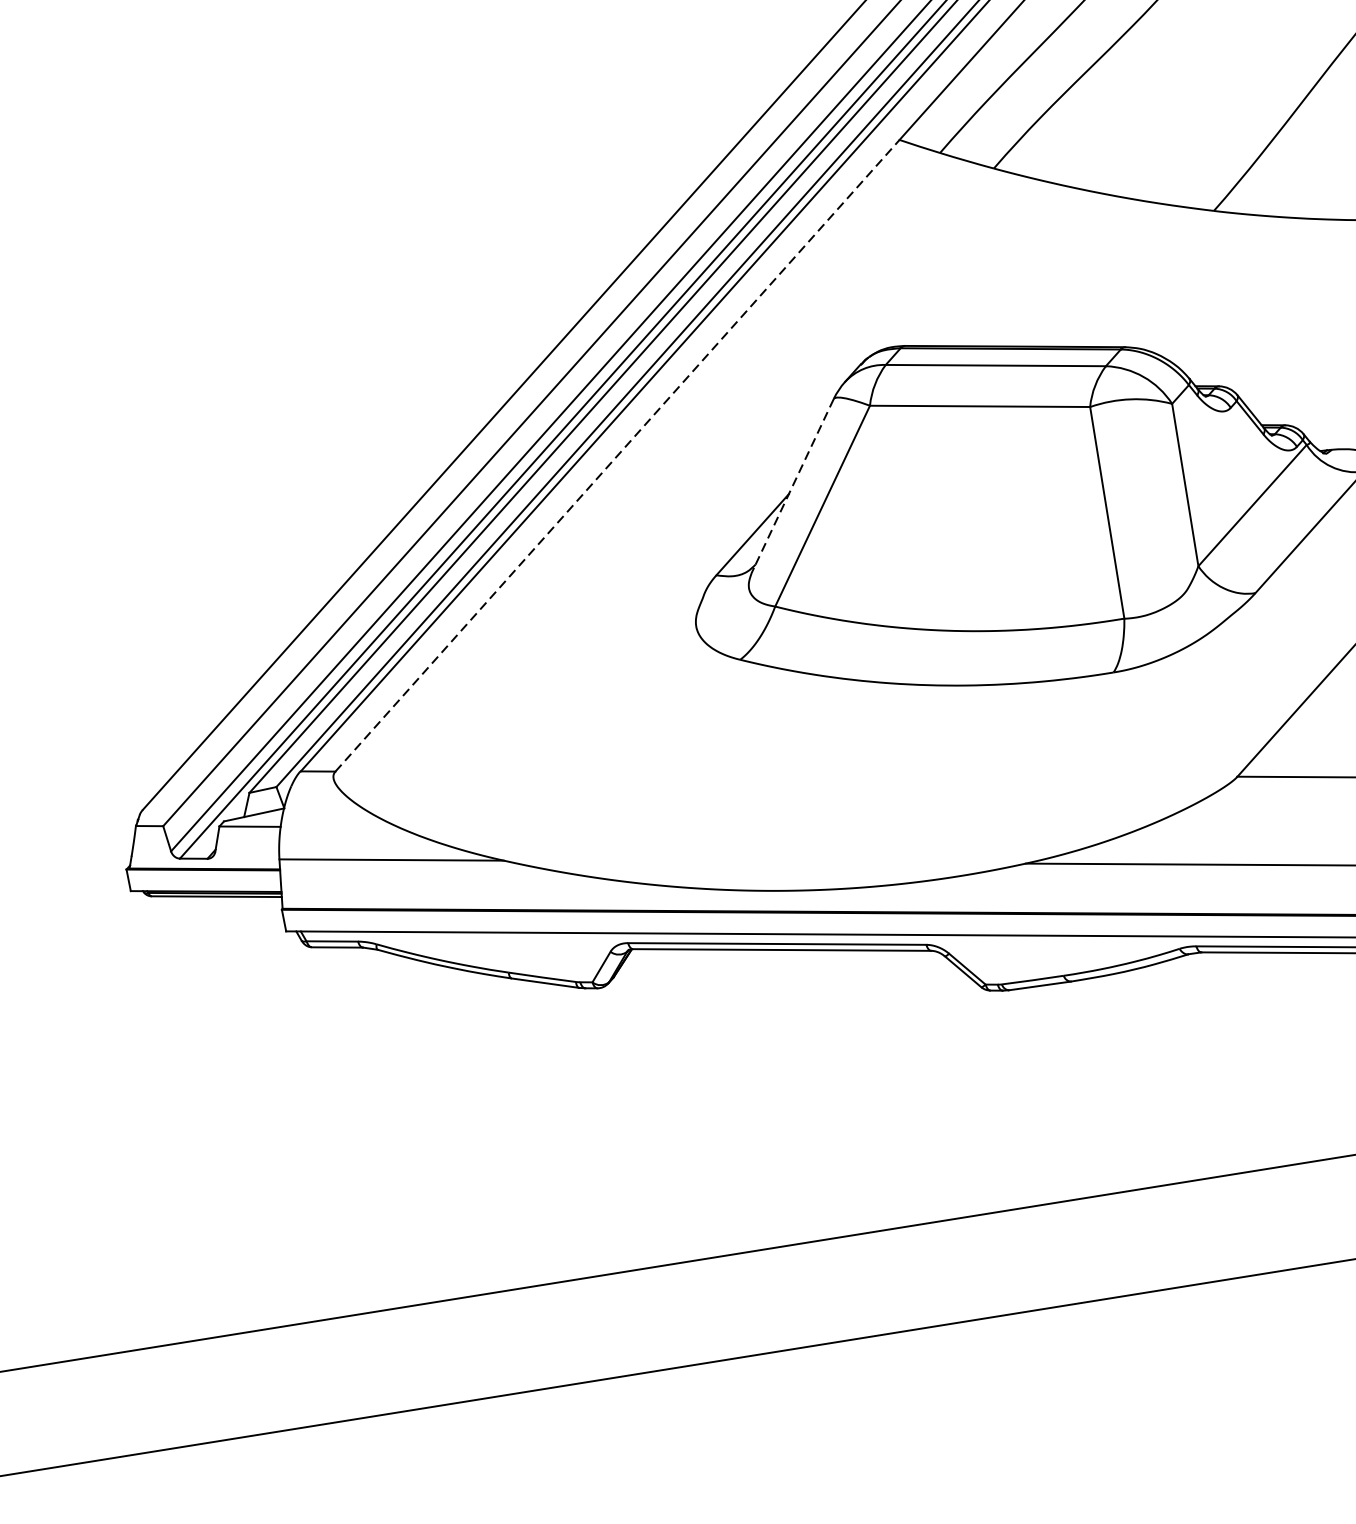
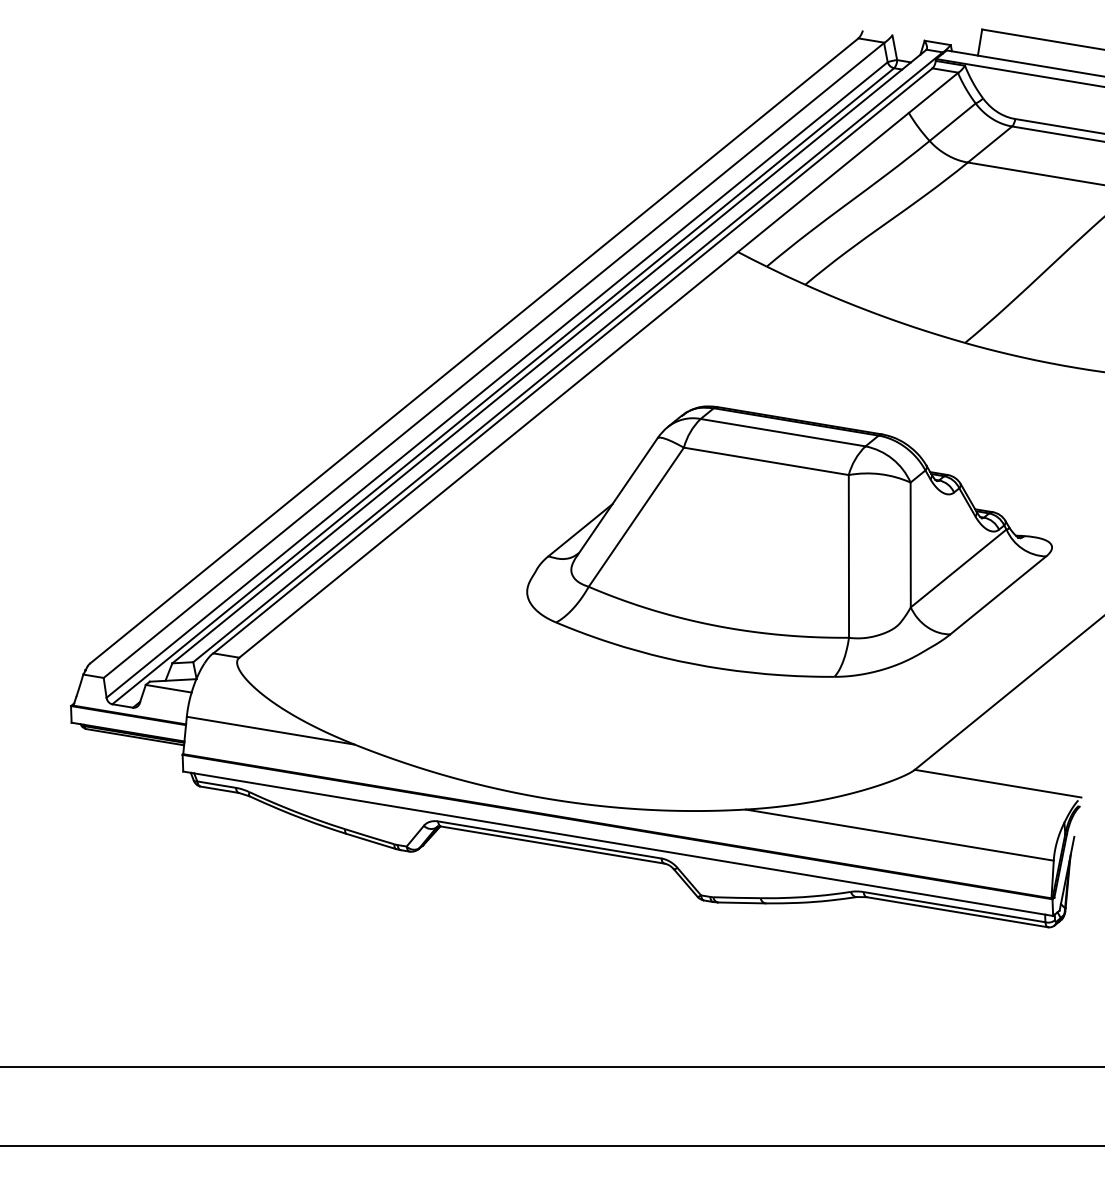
line: (618, 455) -> (489, 454), dashed -> solid
line: (793, 483) -> (617, 496), dashed -> solid

